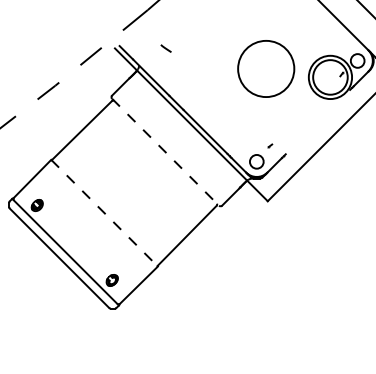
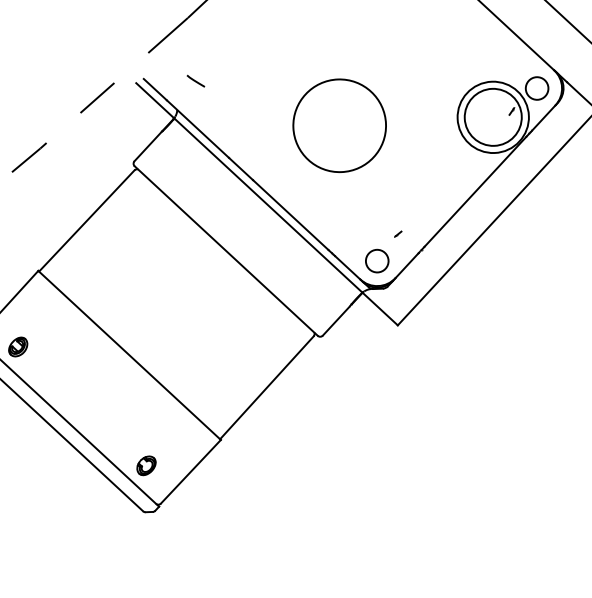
curve: (165, 48) -> (194, 81), moved
circle: (266, 68) -> (340, 125), moved
line: (317, 121) -> (474, 190), added
line: (165, 152) -> (226, 251), dashed -> solid
line: (104, 213) -> (129, 355), dashed -> solid

